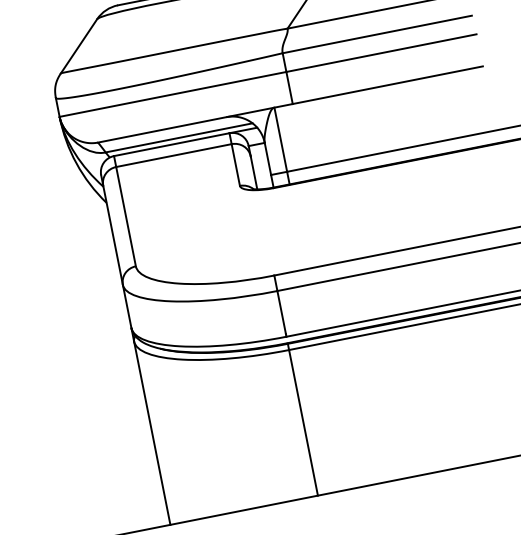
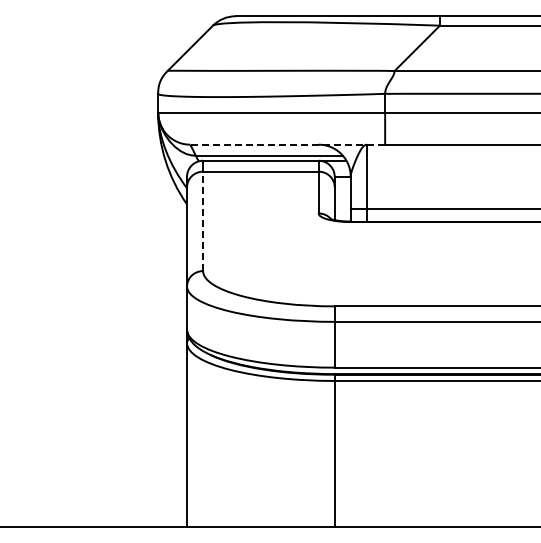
line: (195, 123) -> (287, 144), solid -> dashed
line: (126, 216) -> (203, 221), solid -> dashed

